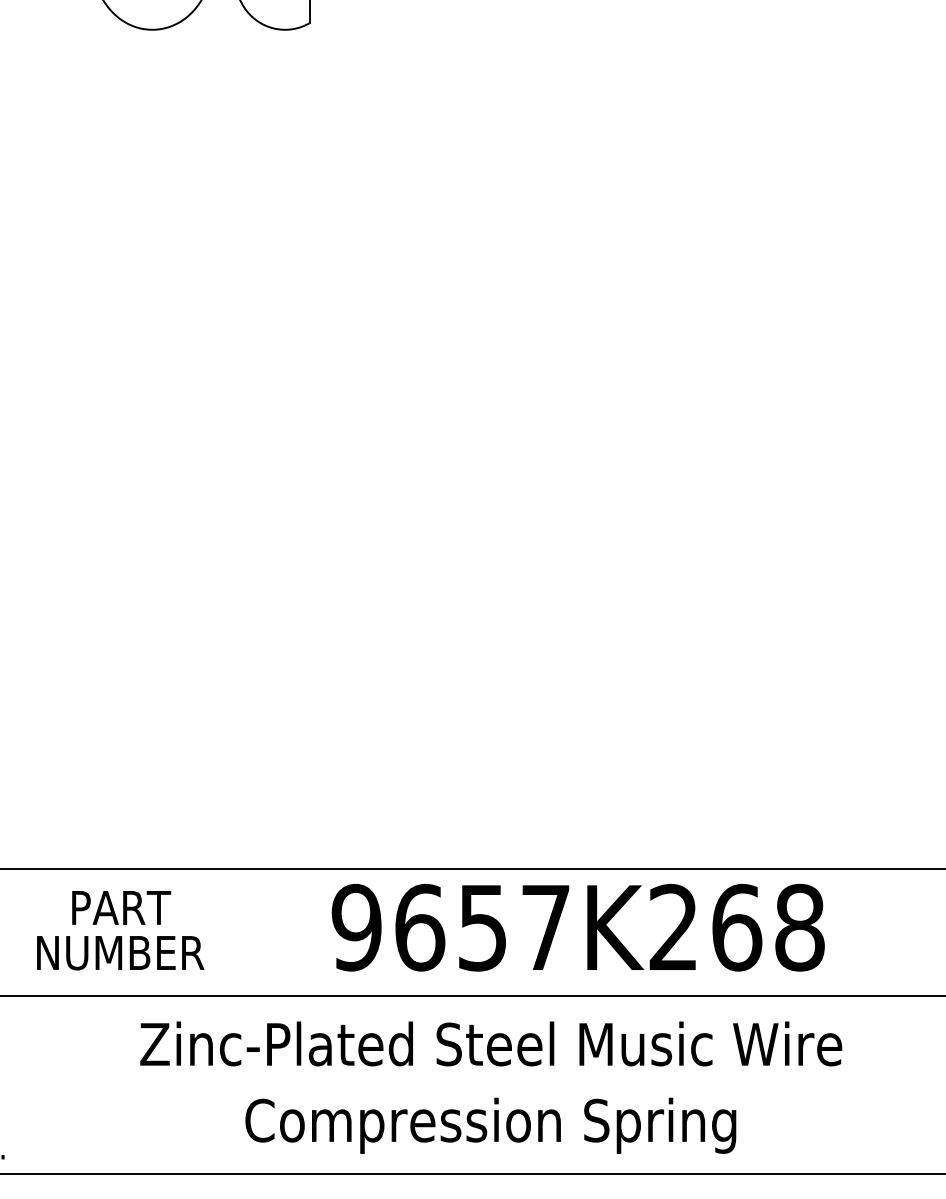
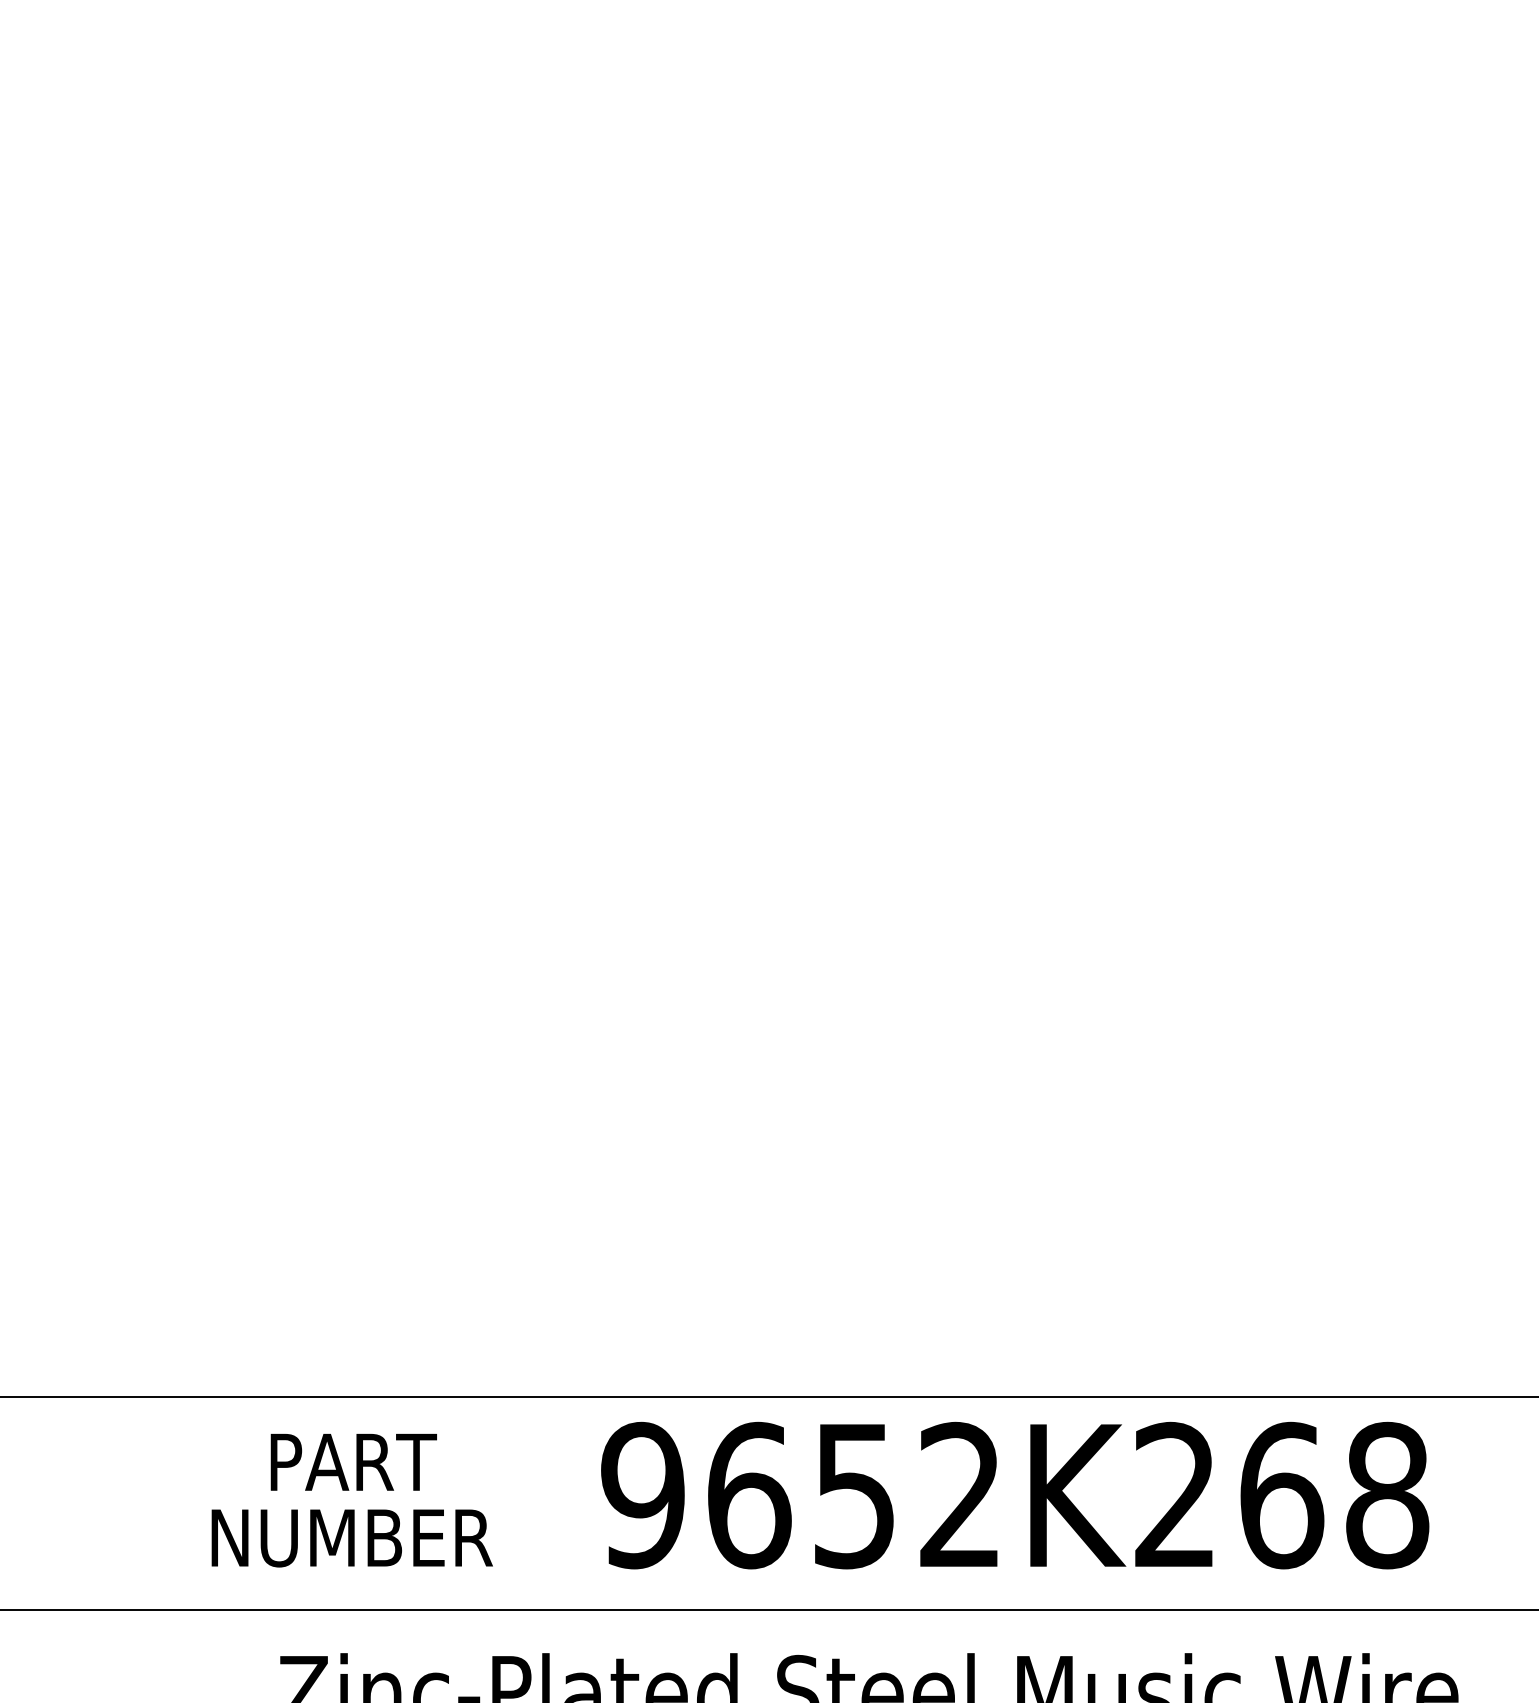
text: (545, 926) -> (960, 1493), 9657K268 -> 9652K268
text: (120, 930) -> (351, 1500), moved

